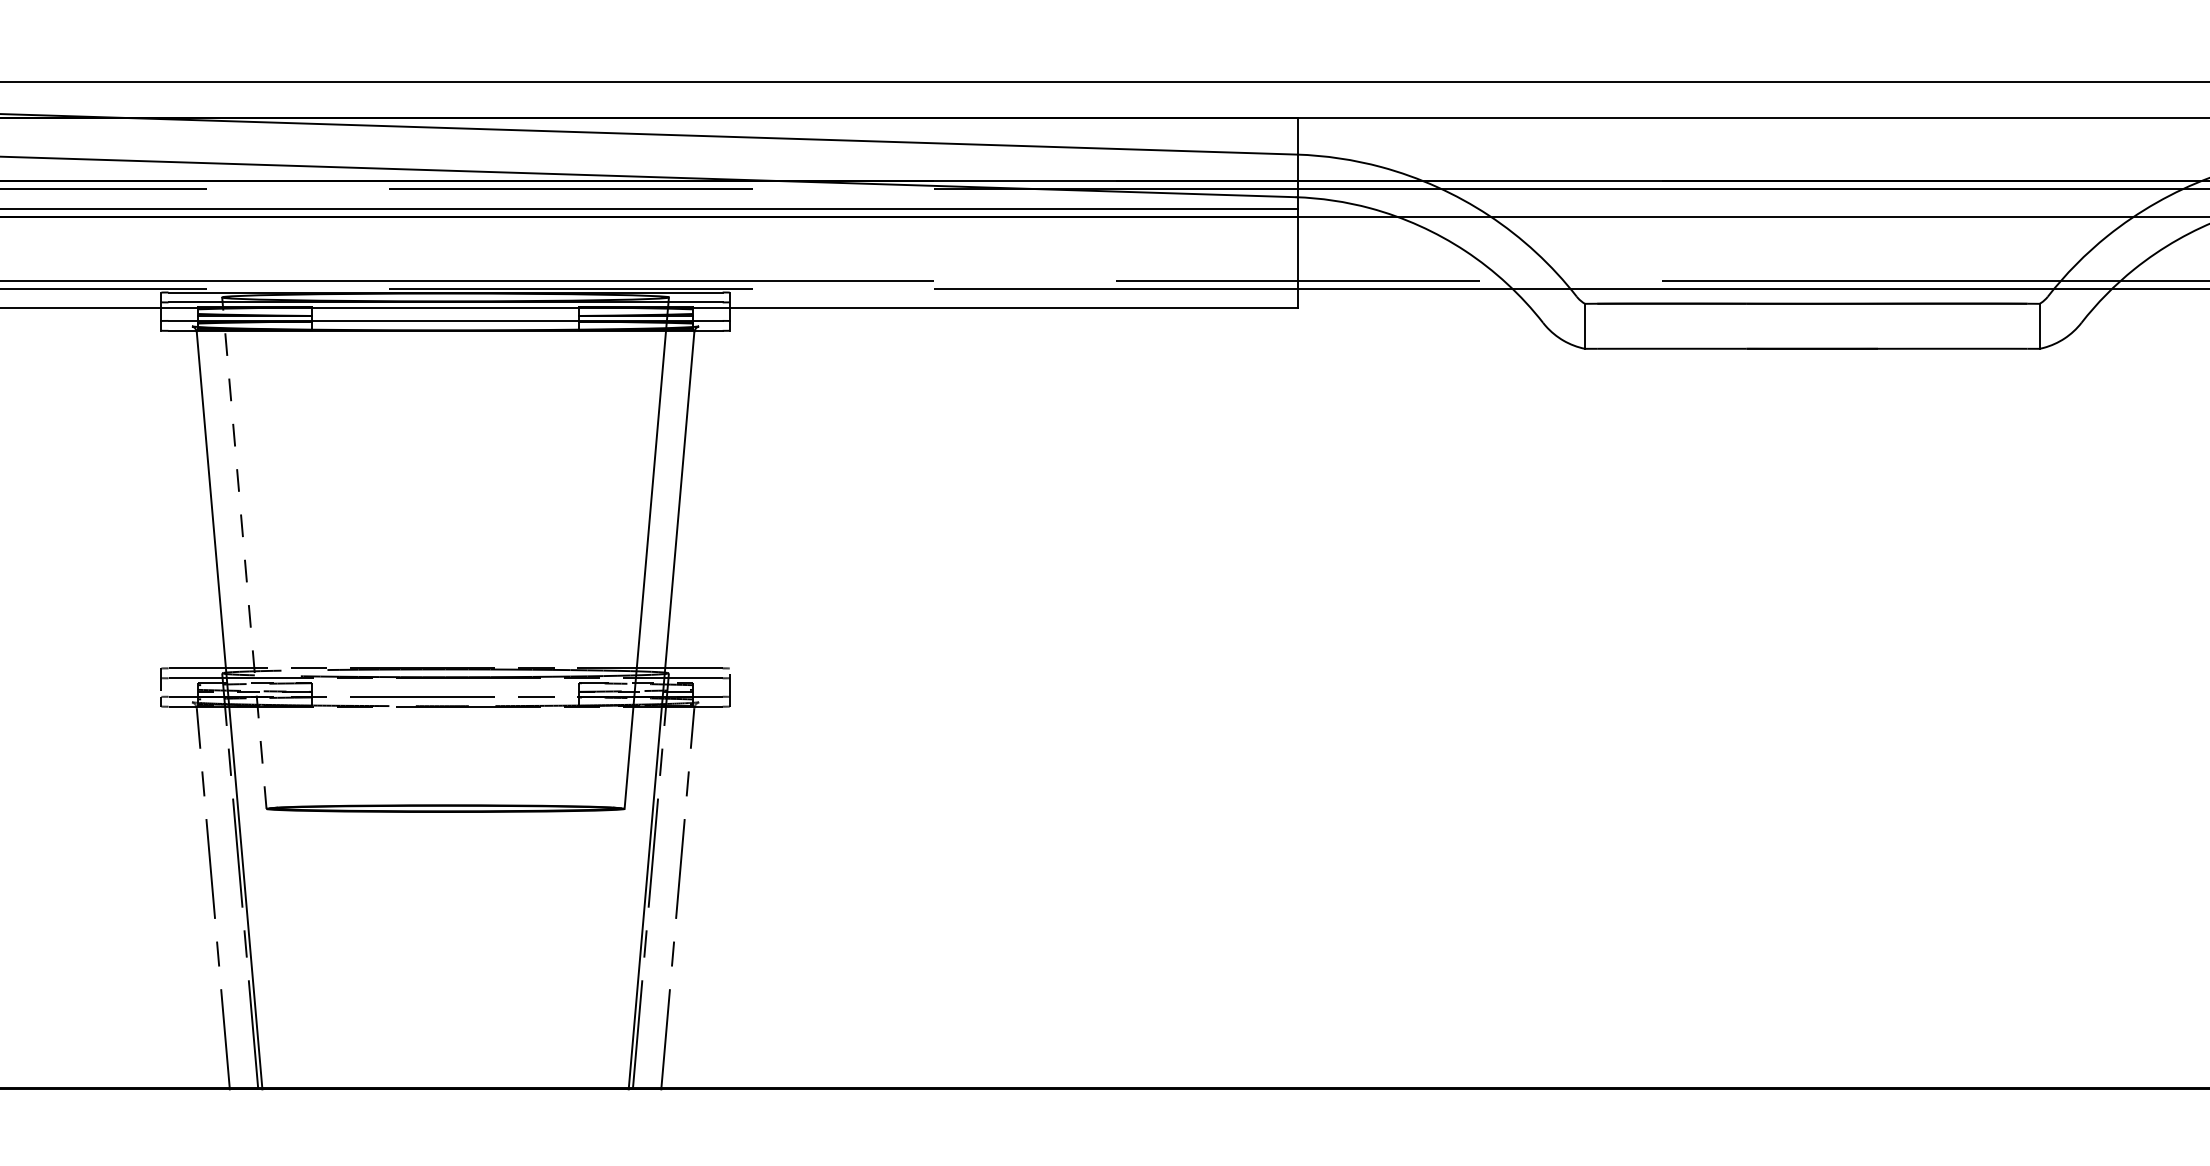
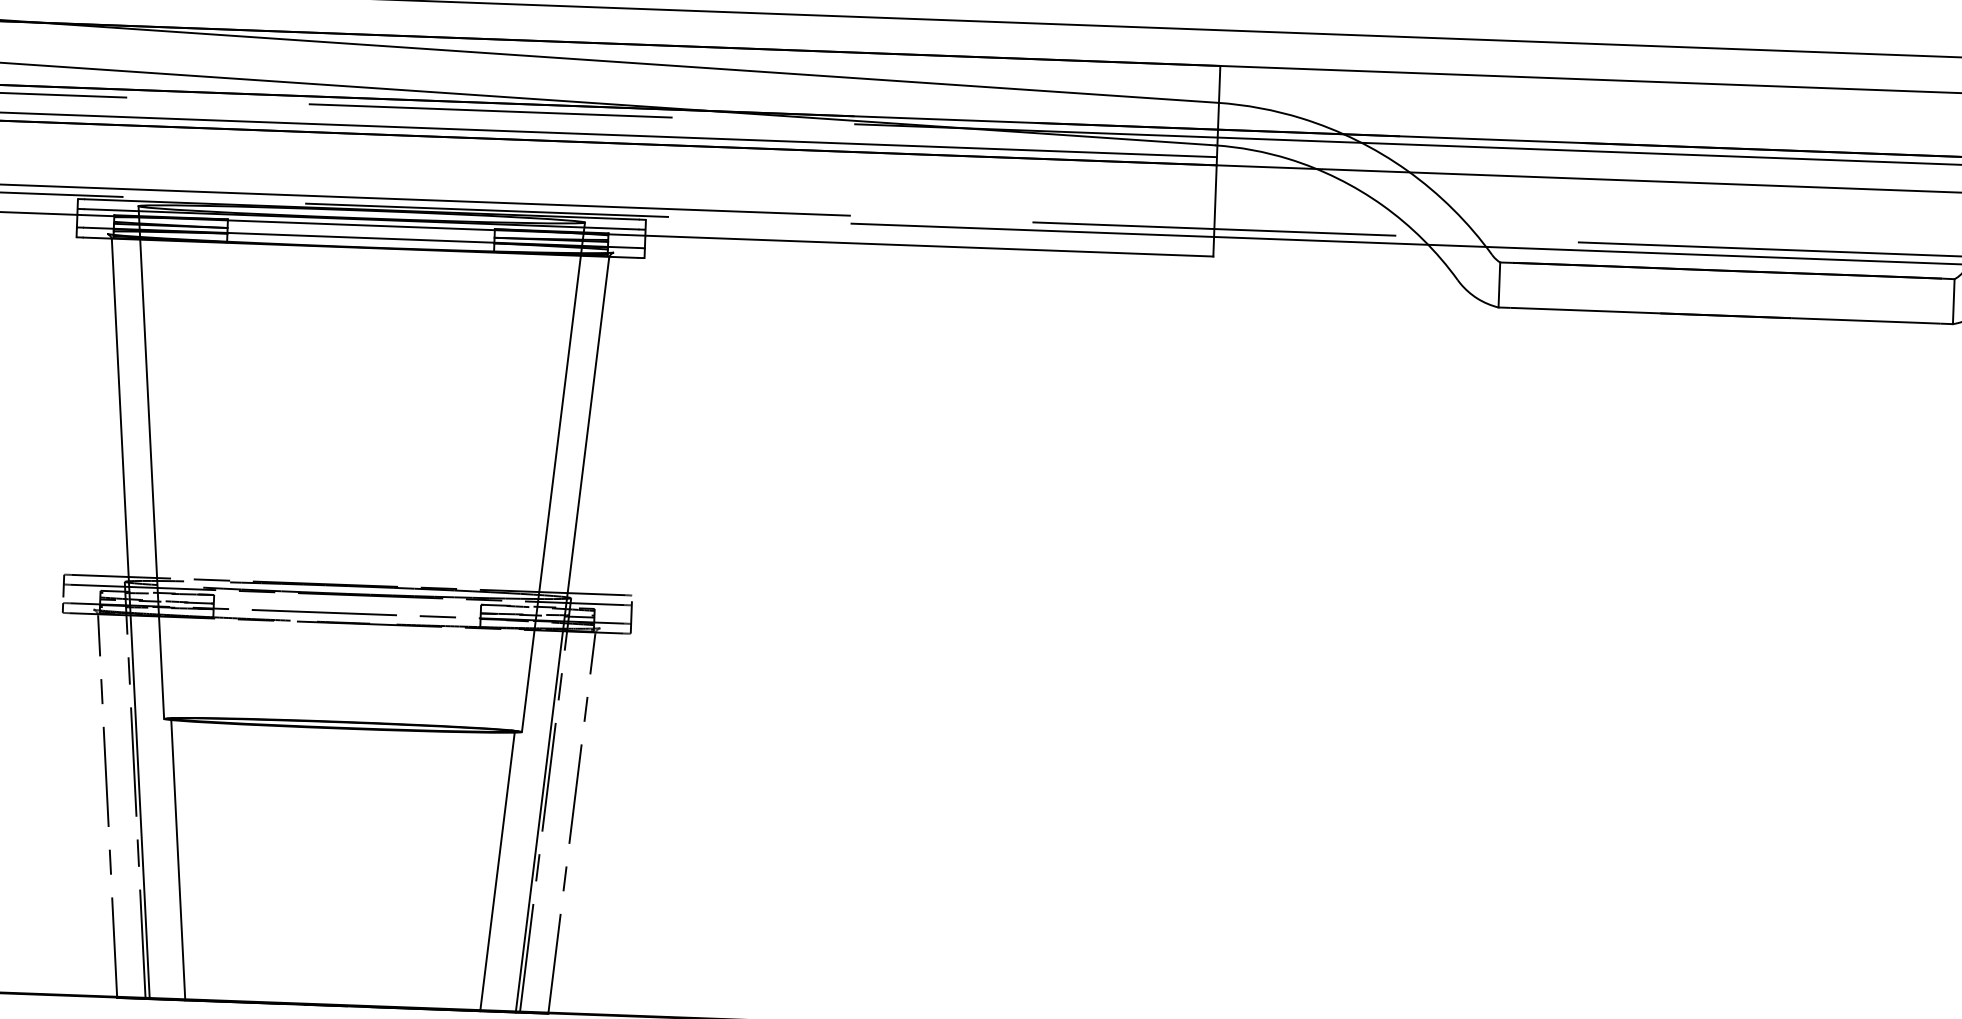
line: (244, 553) -> (151, 462), dashed -> solid
line: (285, 948) -> (177, 859), added
line: (605, 948) -> (497, 870), added

